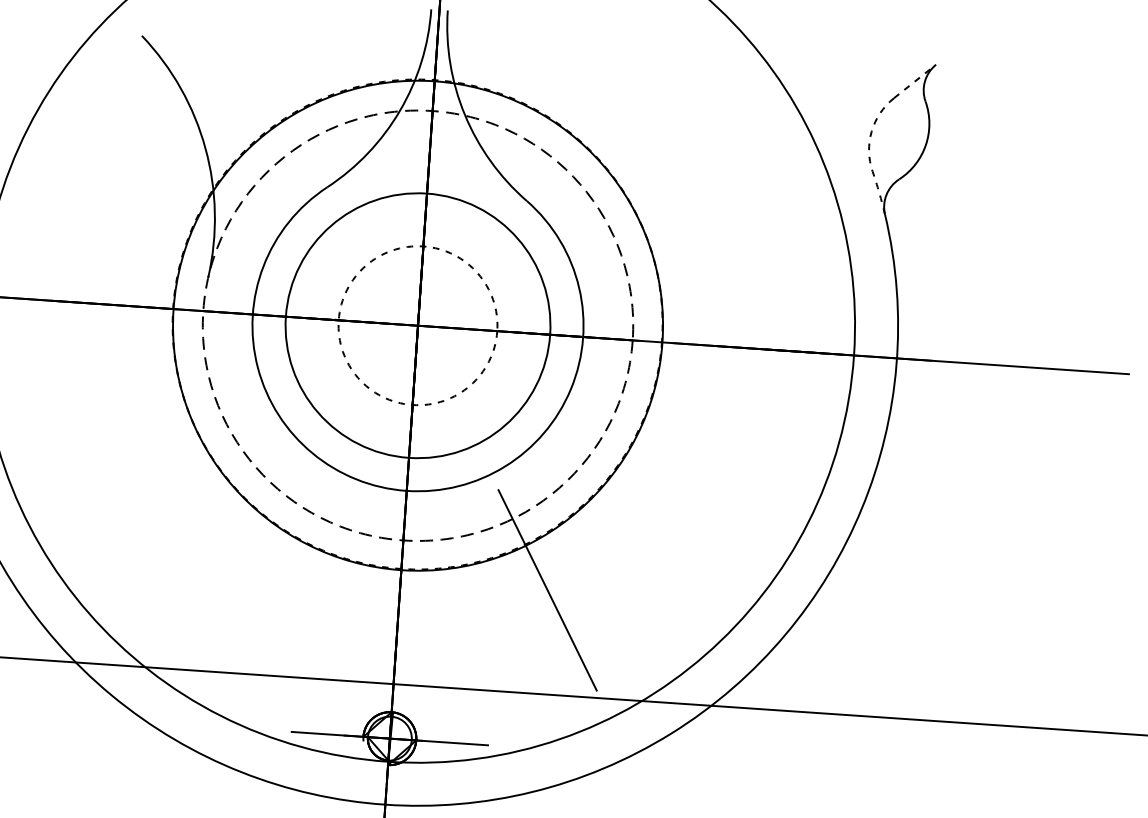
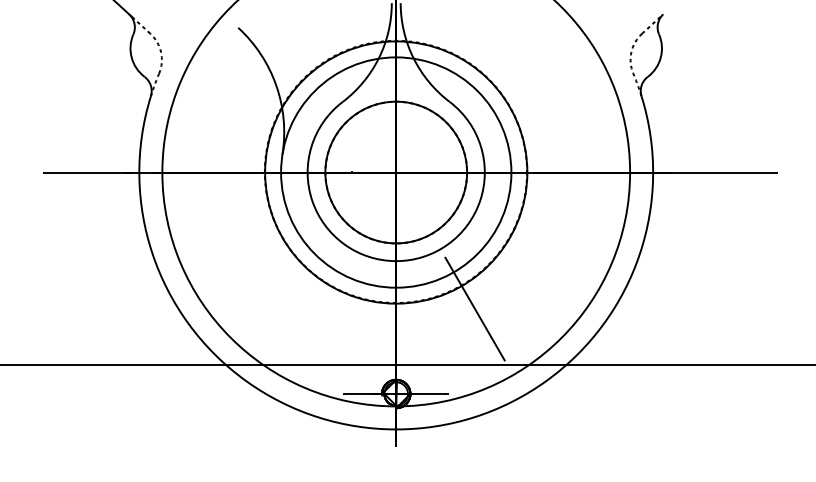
circle: (418, 325) -> (396, 172), dashed -> solid
circle: (418, 325) -> (396, 172), size x1.67

